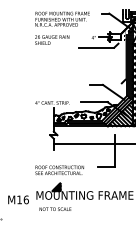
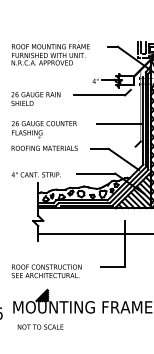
text: (52, 39) -> (36, 98), moved
line: (110, 67) -> (119, 123), added
part: (58, 75) -> (44, 135), added

